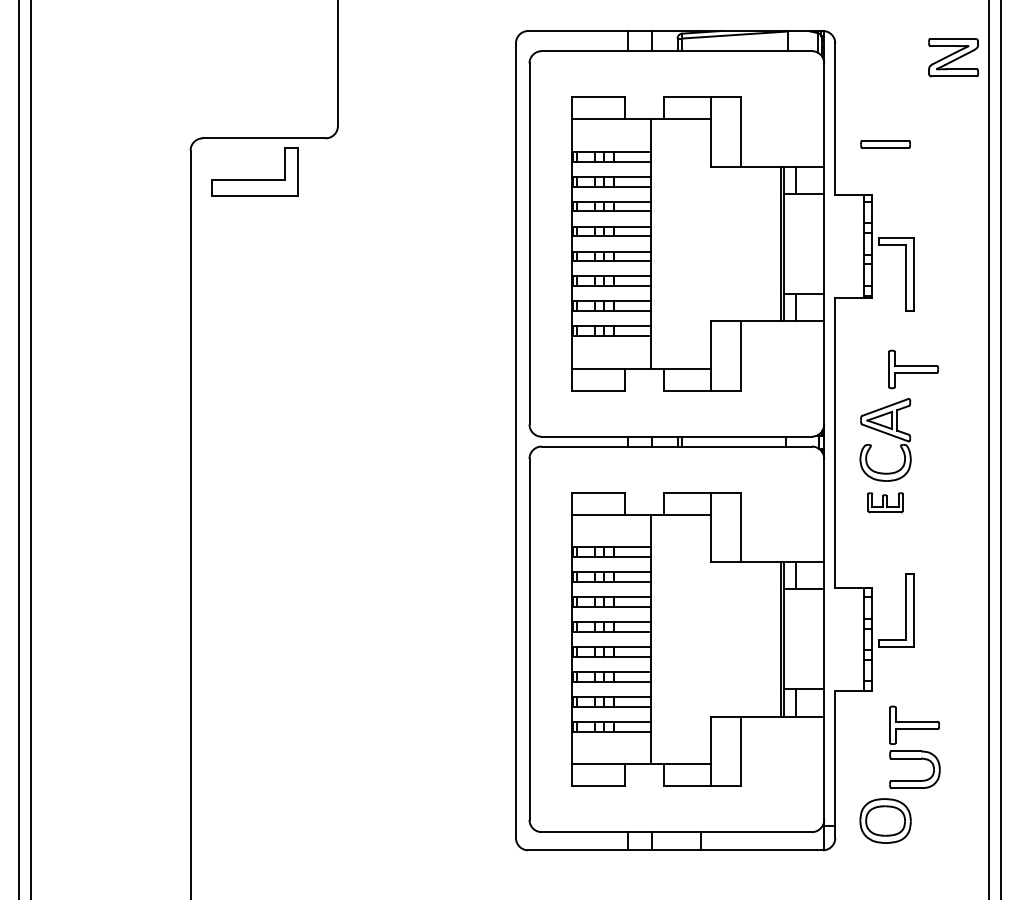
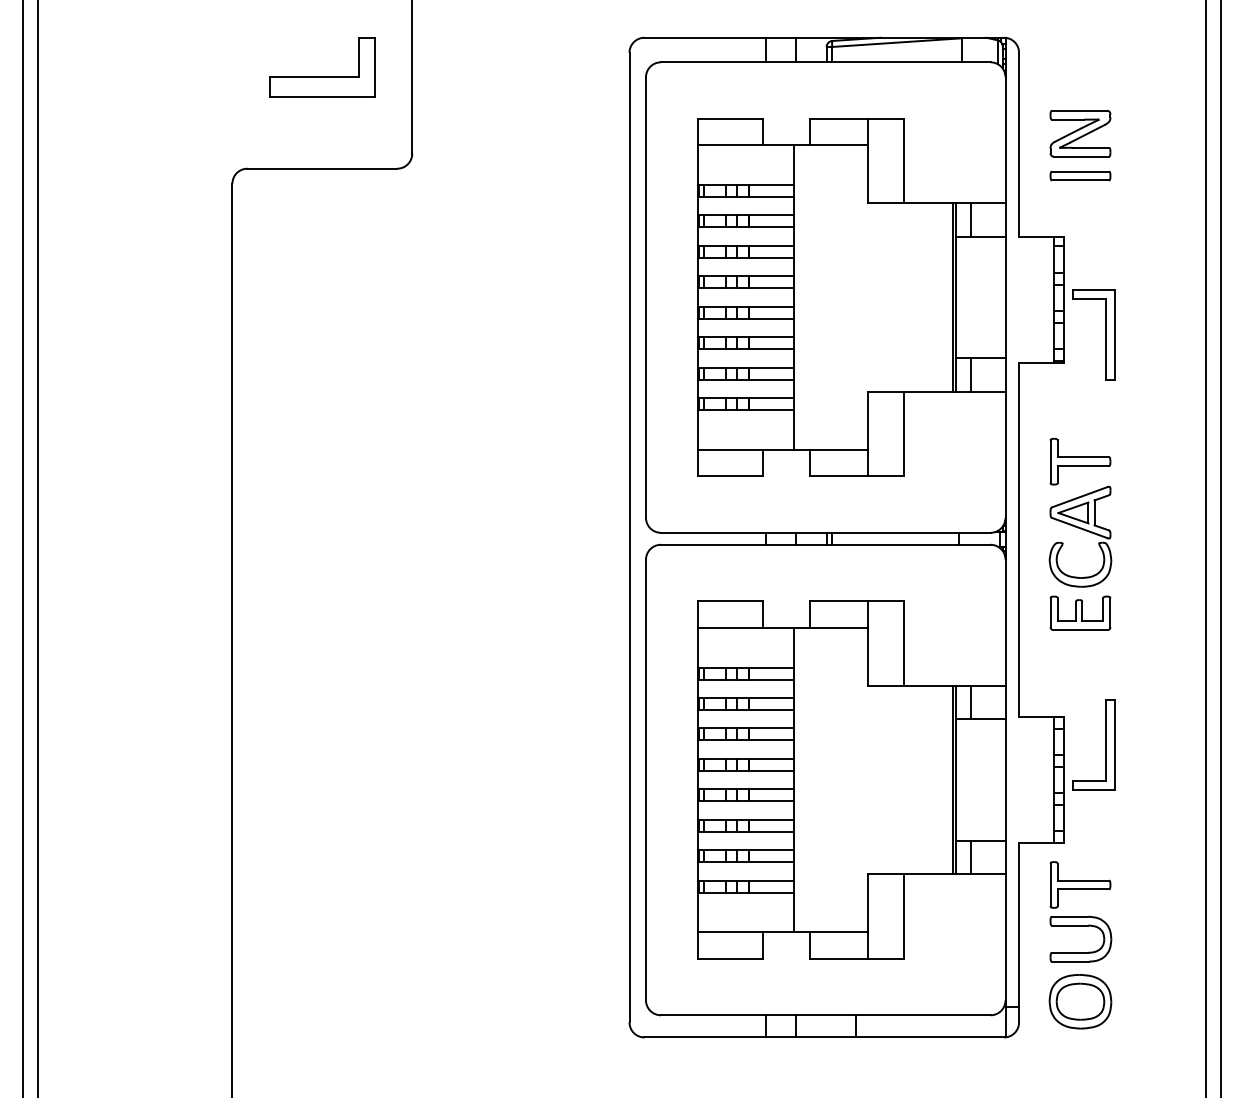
part: (953, 57) -> (1080, 133), moved
part: (254, 179) -> (321, 76), moved
part: (913, 369) -> (1080, 461), moved
part: (885, 502) -> (1080, 613), size x1.43
part: (914, 746) -> (1080, 910), moved

